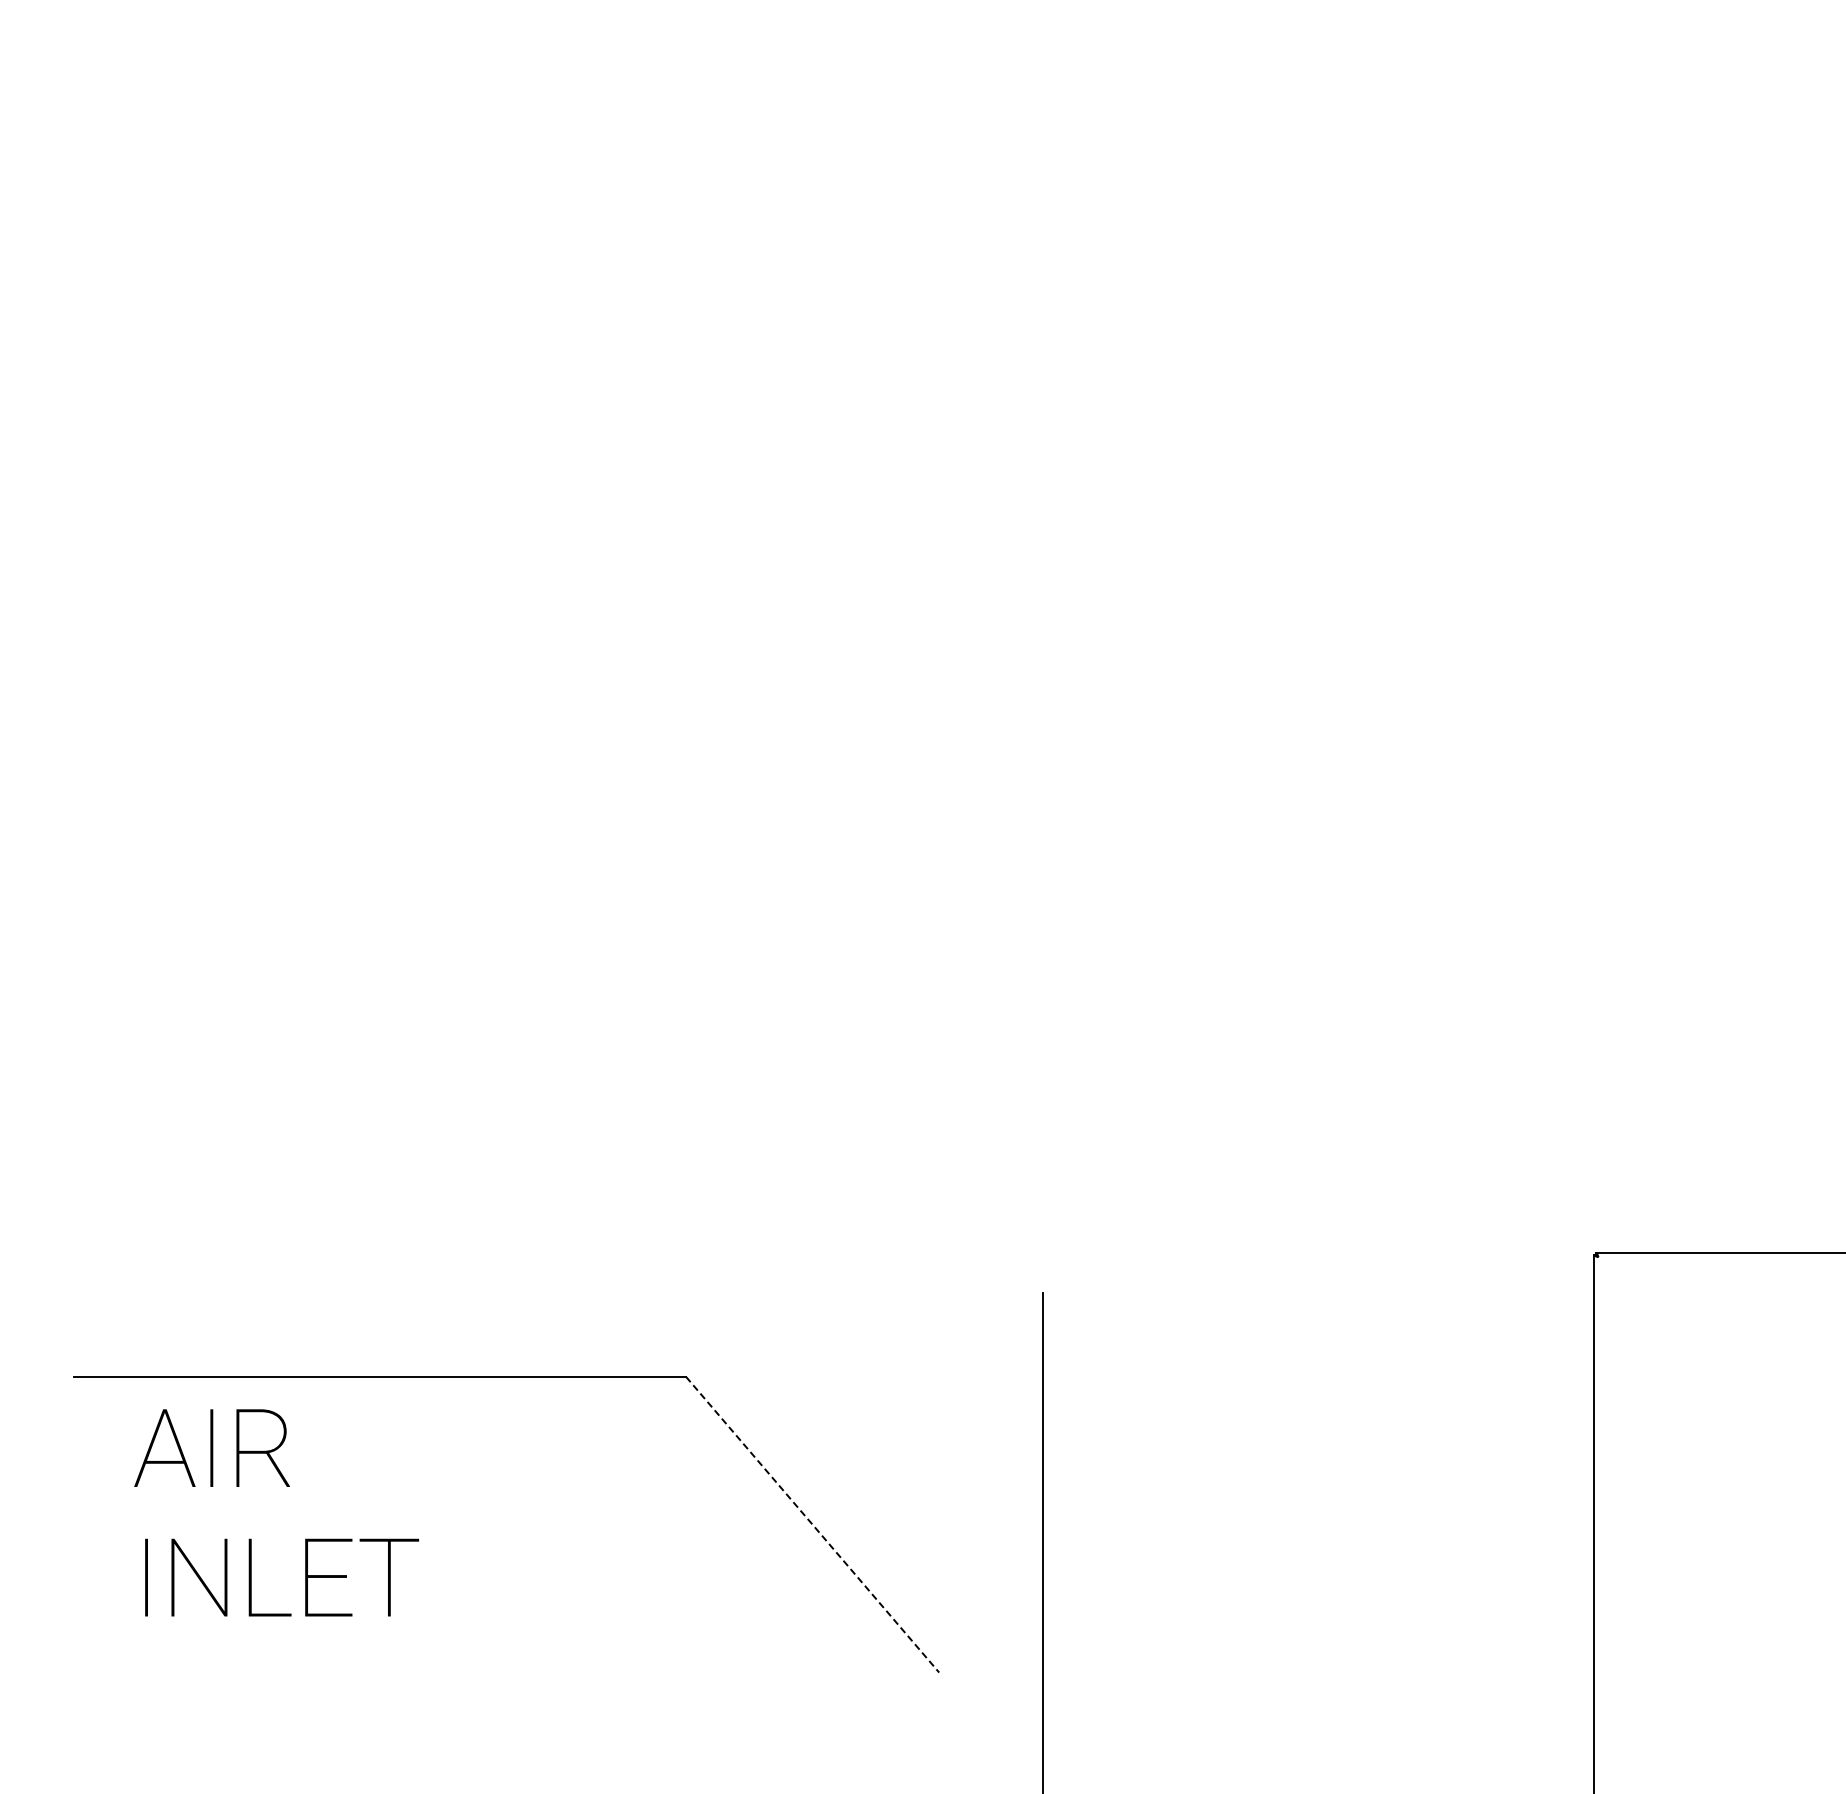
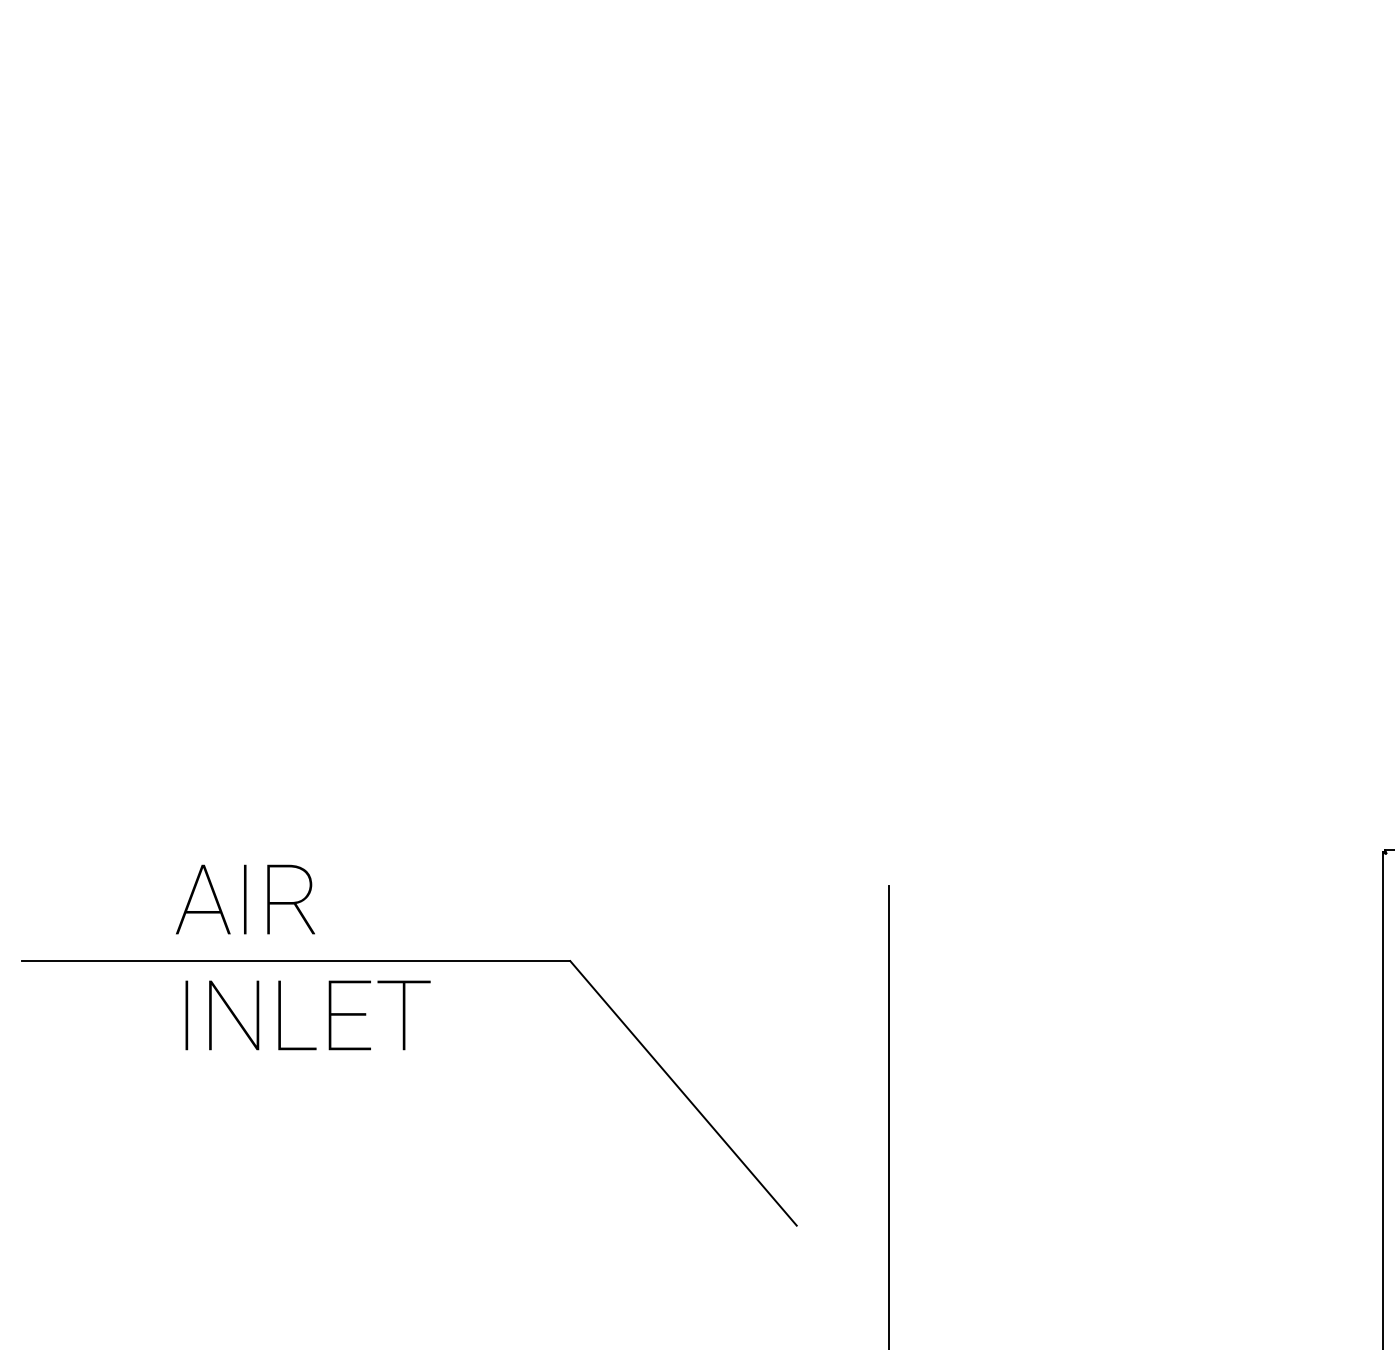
text: (276, 1512) -> (303, 957), moved
line: (812, 1524) -> (683, 1093), dashed -> solid

